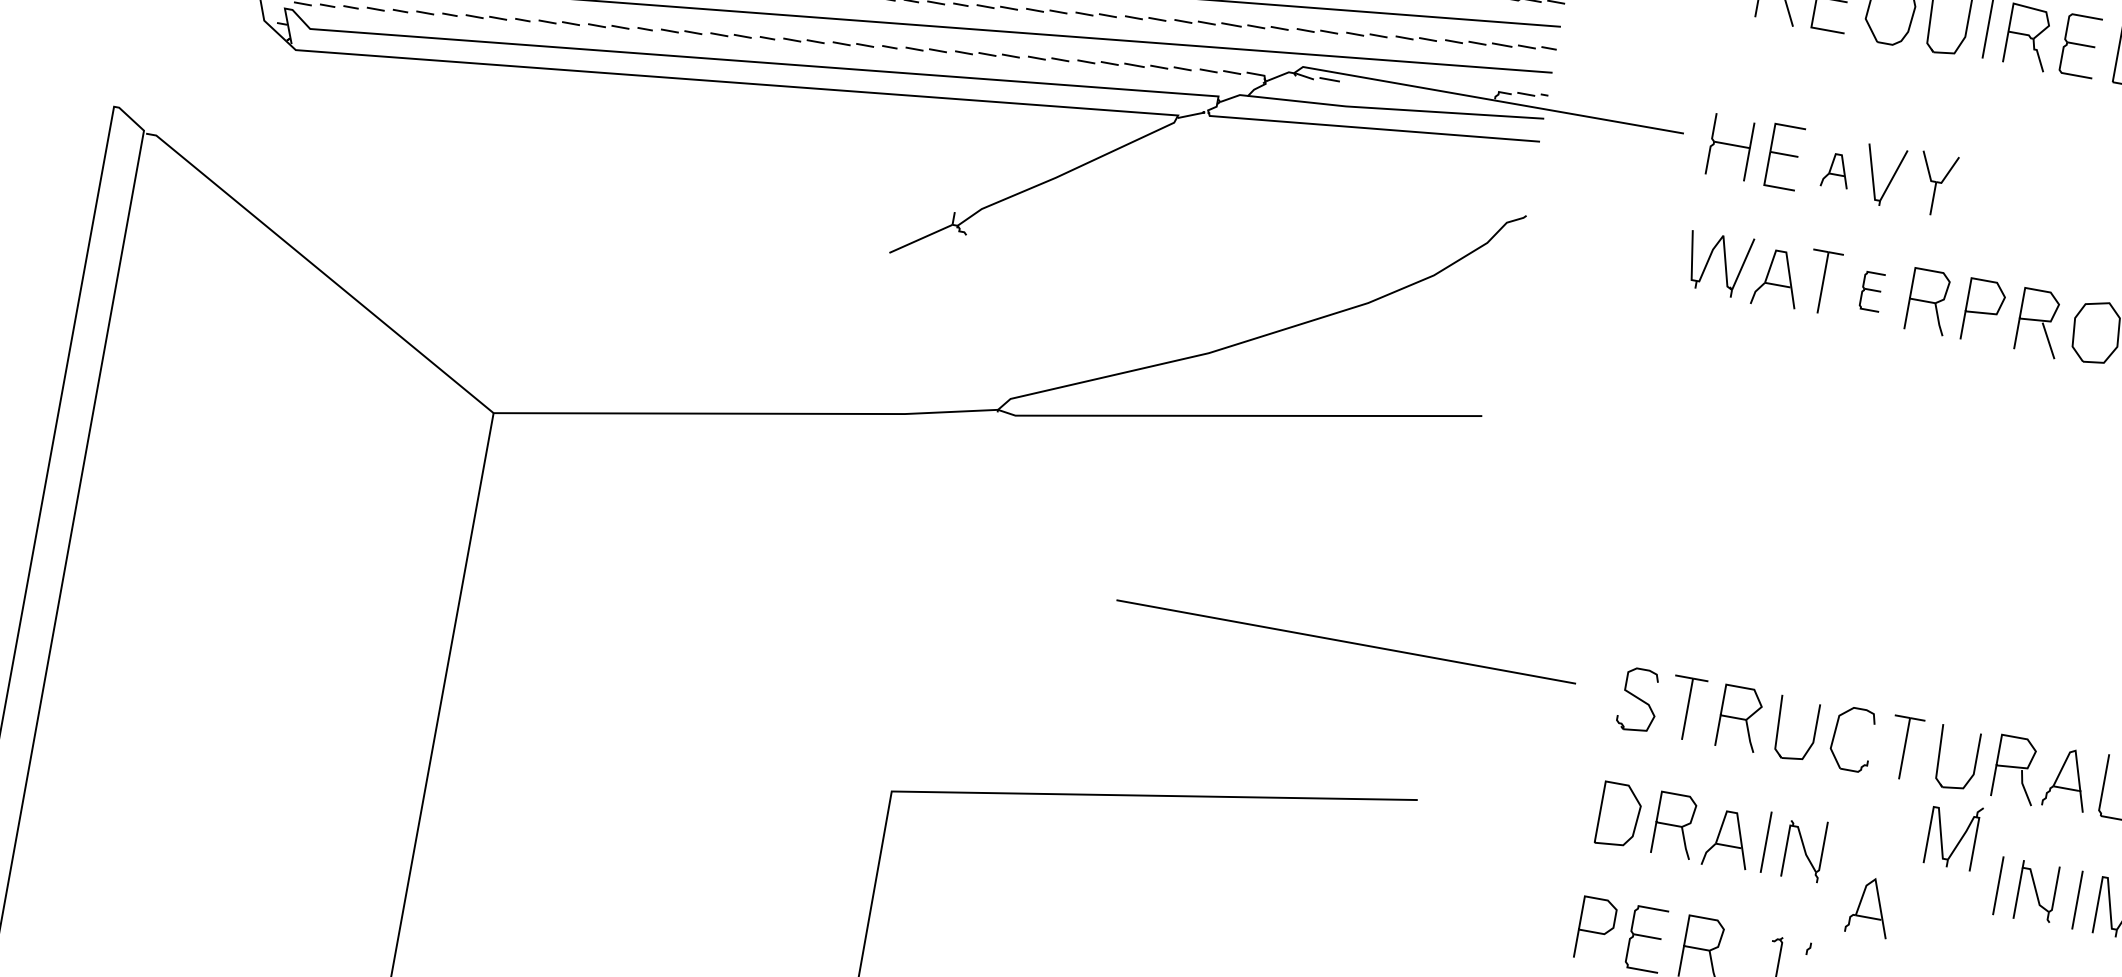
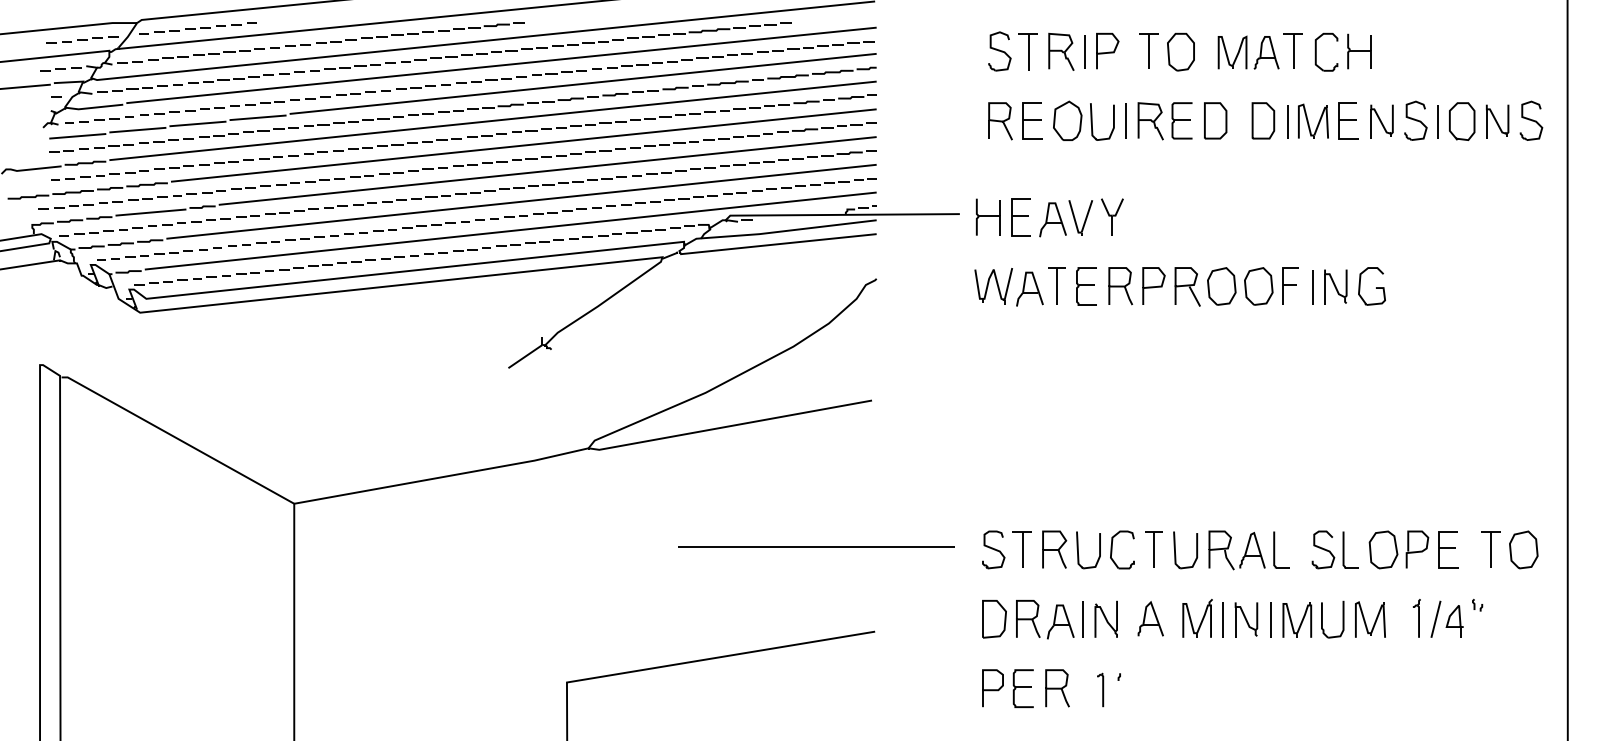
part: (1835, 170) -> (1052, 219), size x1.67
part: (1872, 291) -> (1086, 286), size x1.67
part: (1952, 835) -> (1197, 618), moved
part: (1869, 905) -> (1150, 618), moved

